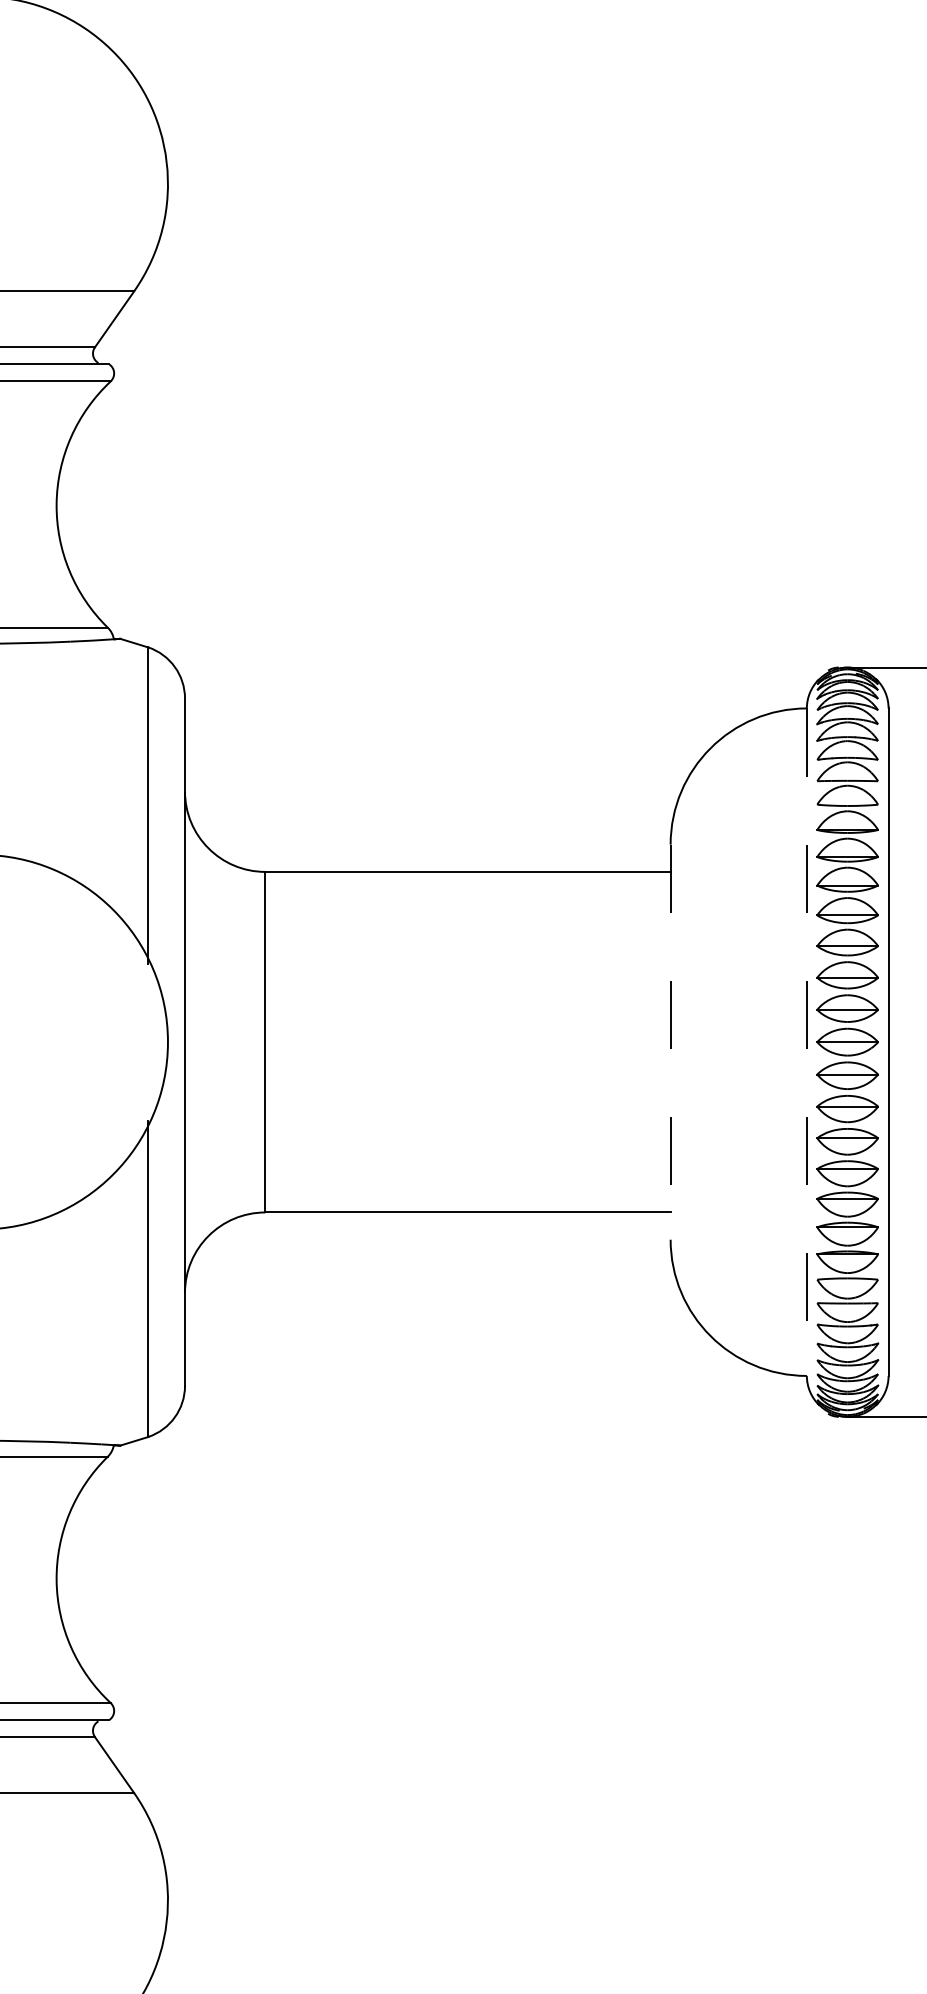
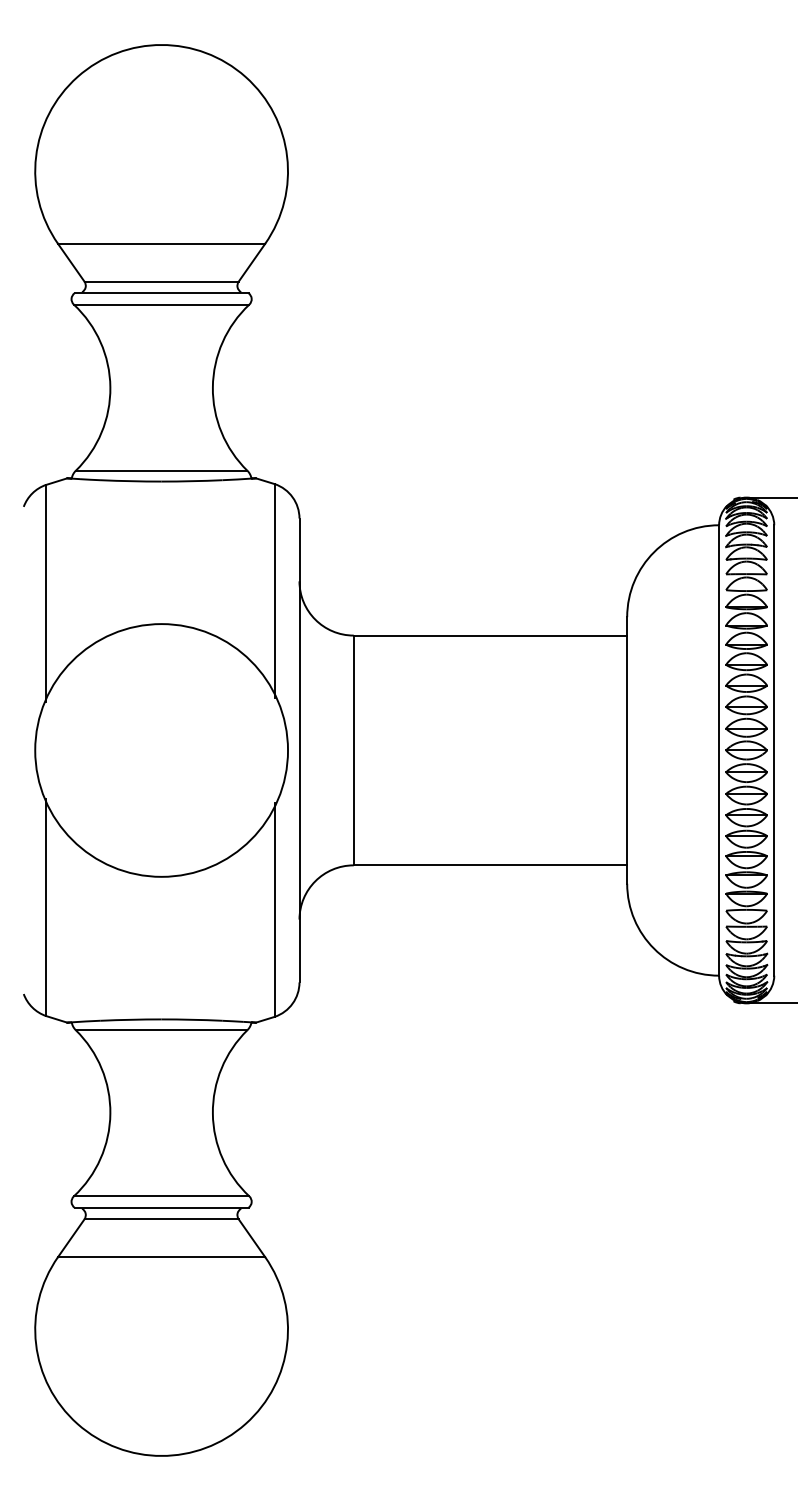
line: (671, 1042) -> (627, 750), dashed -> solid
line: (807, 1042) -> (719, 750), dashed -> solid

